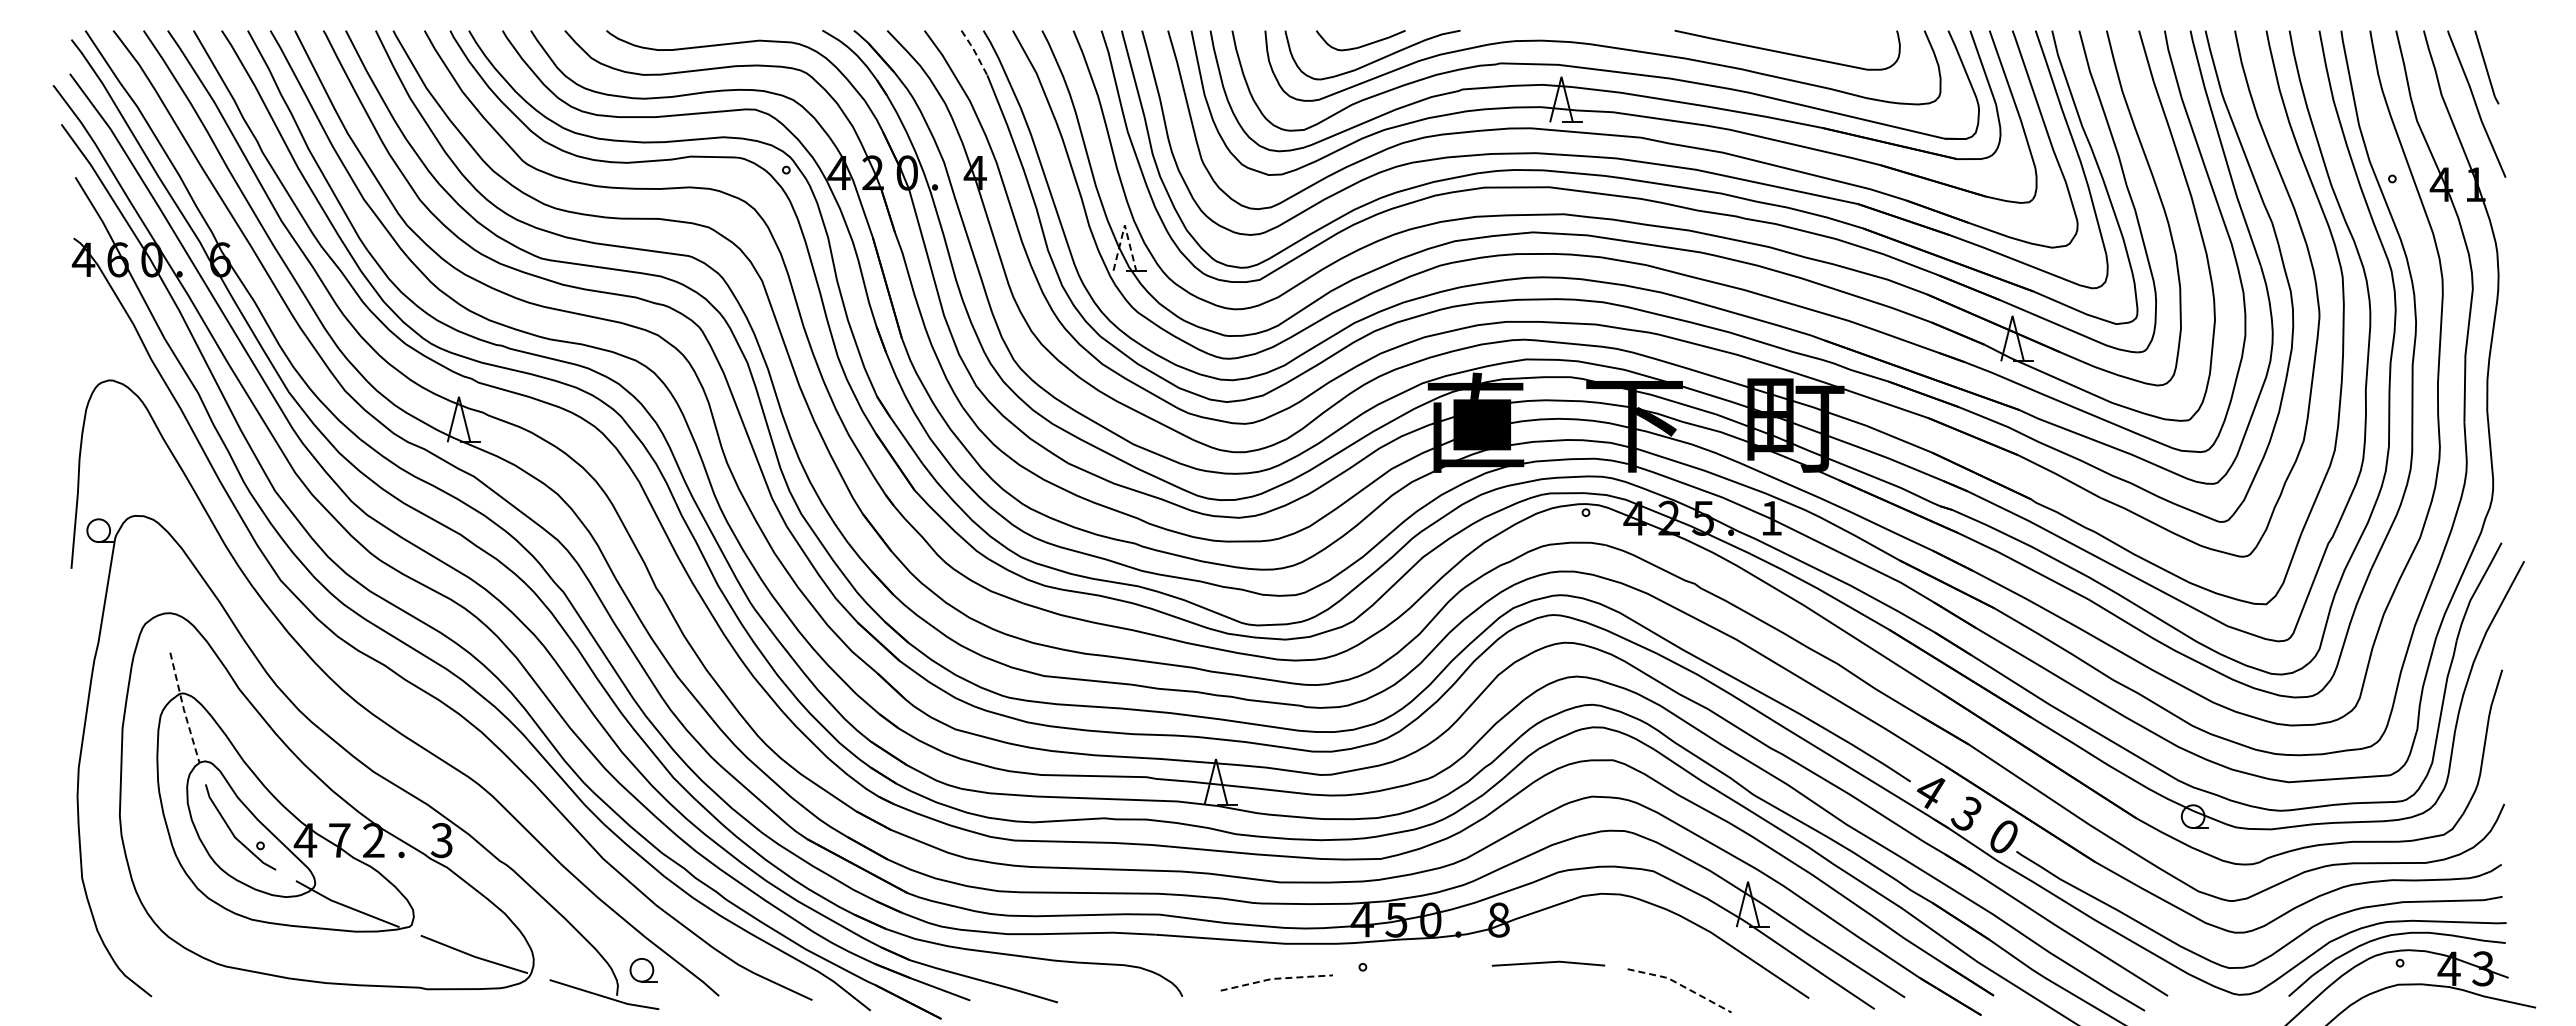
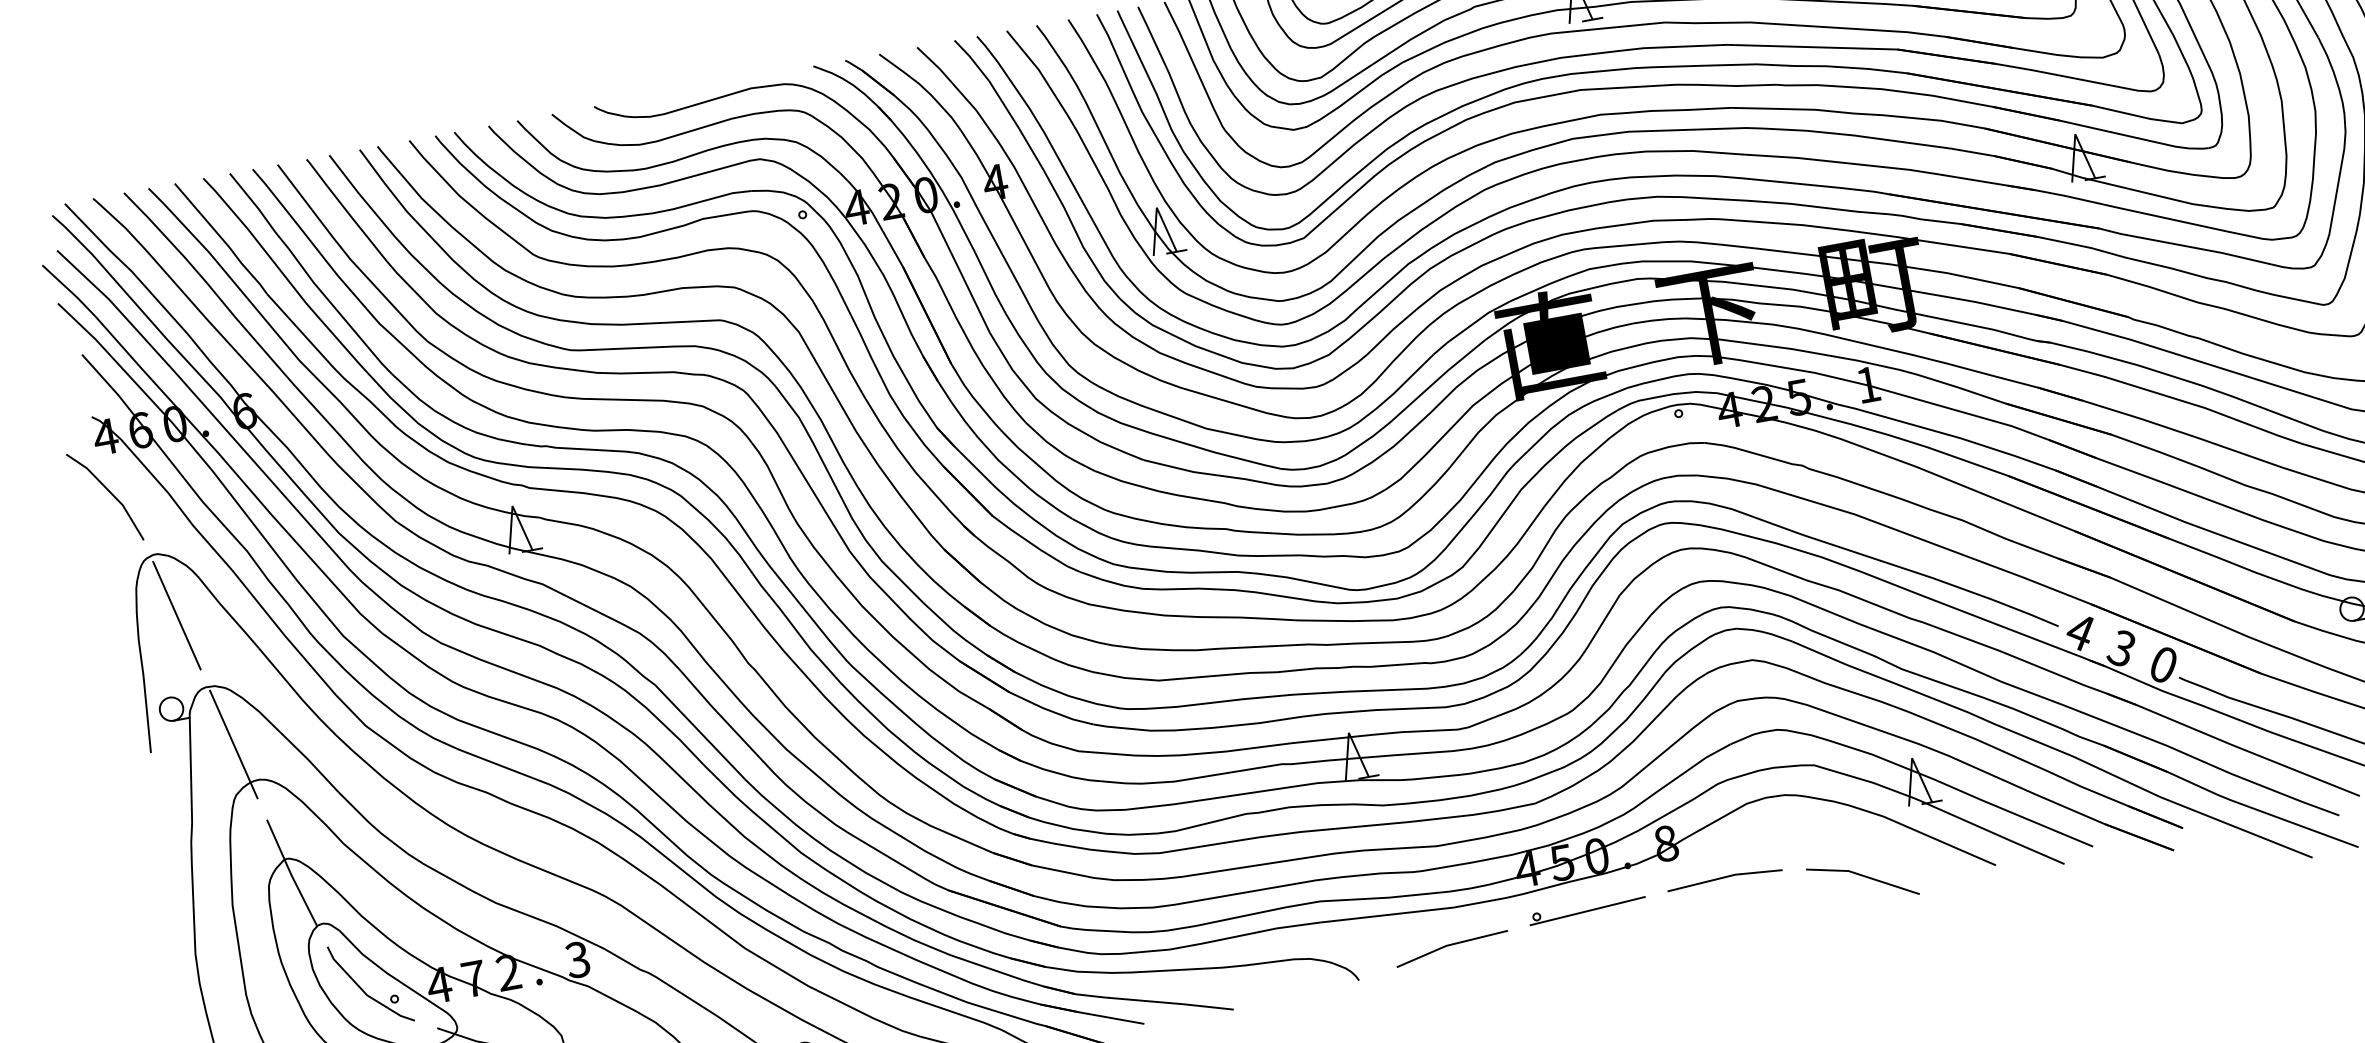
line: (975, 52) -> (972, 60), dashed -> solid
line: (1124, 225) -> (1156, 208), dashed -> solid
line: (77, 314) -> (109, 493), added
line: (120, 442) -> (177, 615), added
line: (151, 574) -> (233, 743), added
line: (183, 708) -> (290, 873), dashed -> solid
line: (1412, 970) -> (1587, 910), added
line: (1275, 978) -> (1450, 944), dashed -> solid
line: (1680, 985) -> (1862, 876), dashed -> solid

